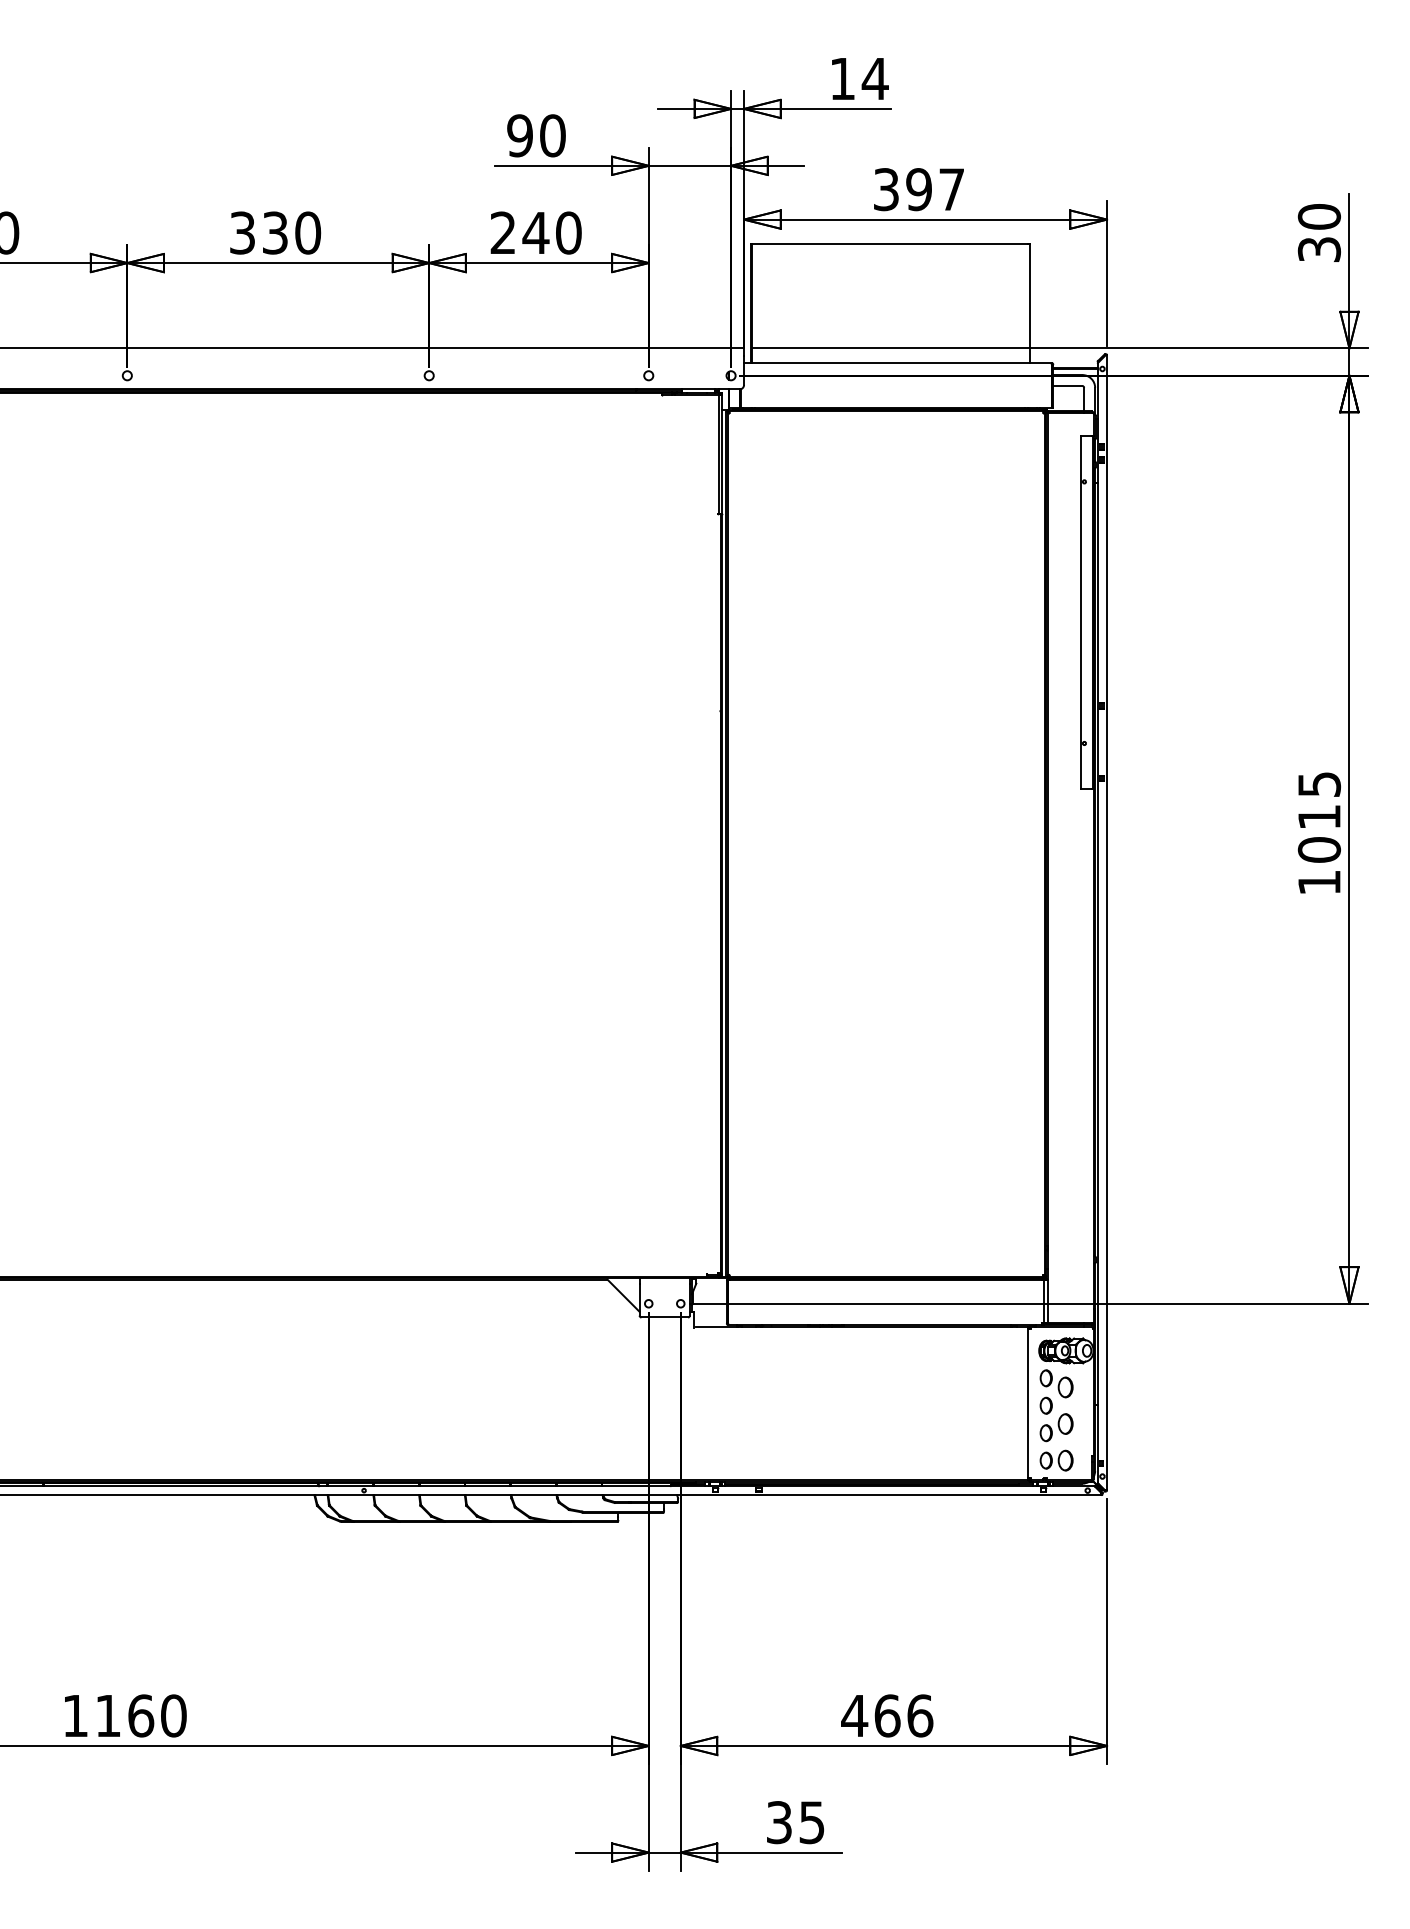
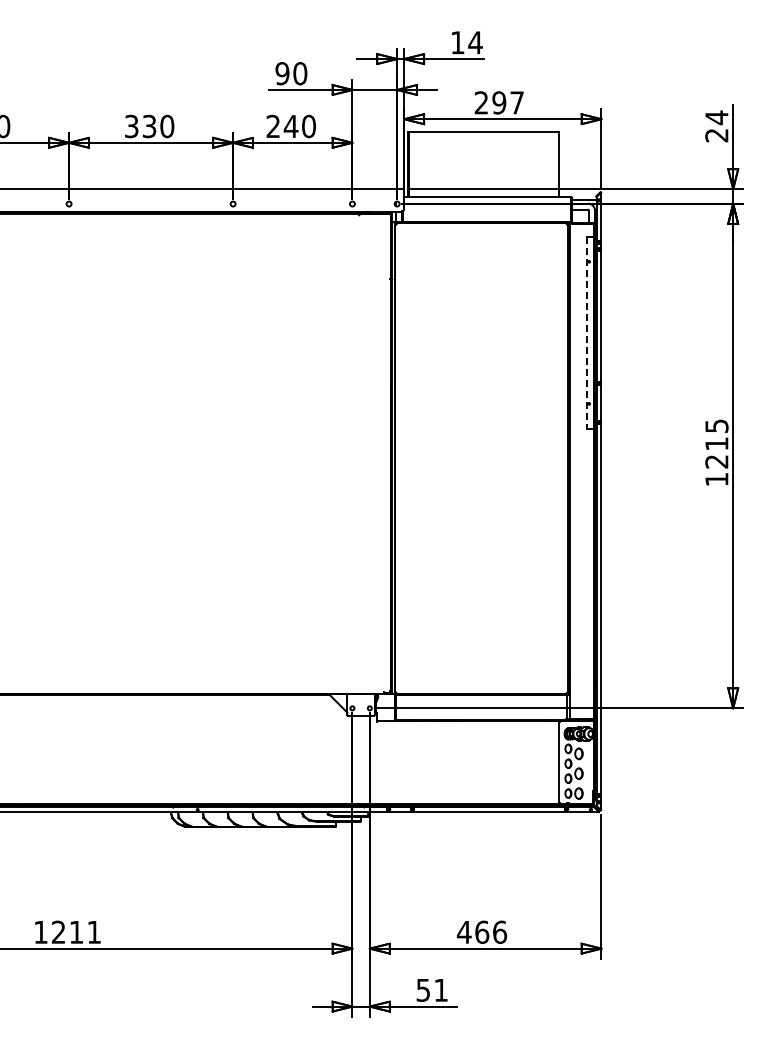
text: (886, 188) -> (481, 102), 397 -> 297
text: (1318, 233) -> (716, 126), 30 -> 24
line: (1081, 612) -> (587, 332), solid -> dashed
text: (1318, 849) -> (716, 461), 1015 -> 1215
text: (140, 1714) -> (76, 931), 1160 -> 1211
text: (796, 1821) -> (432, 989), 35 -> 51

